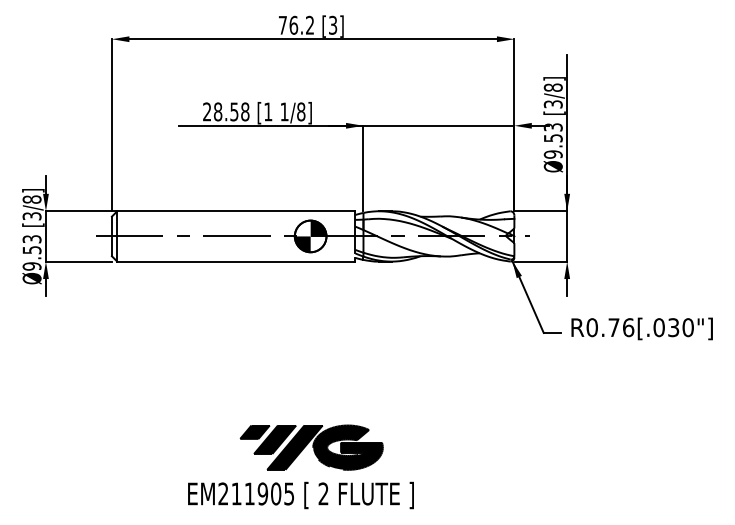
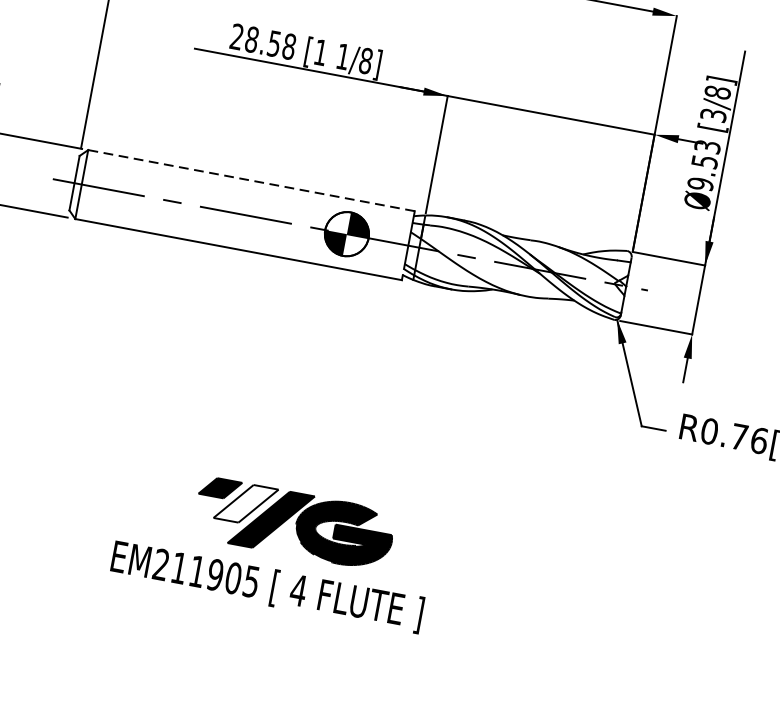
line: (233, 211) -> (247, 180), solid -> dashed
fill: (275, 439) -> (246, 503), removed
text: (323, 493) -> (298, 589), 2 -> 4

